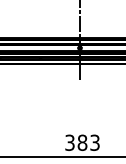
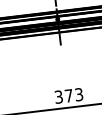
text: (82, 142) -> (68, 95), 383 -> 373

